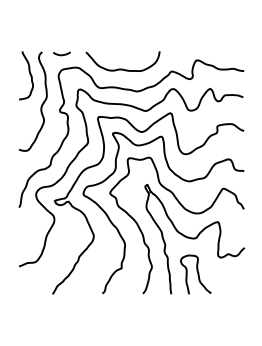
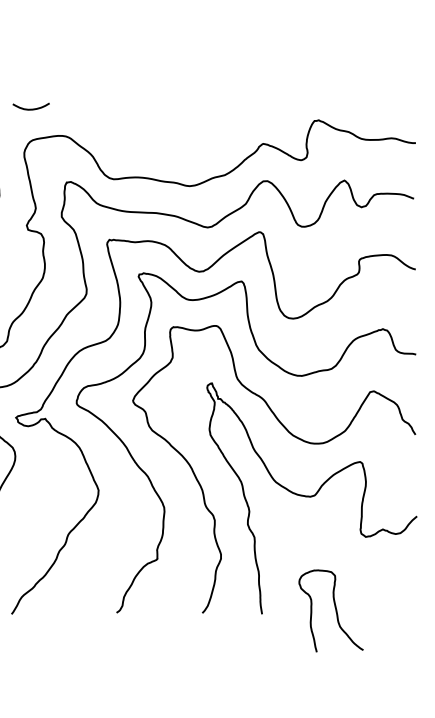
curve: (122, 68) -> (159, 137), removed
curve: (197, 274) -> (334, 610), moved

